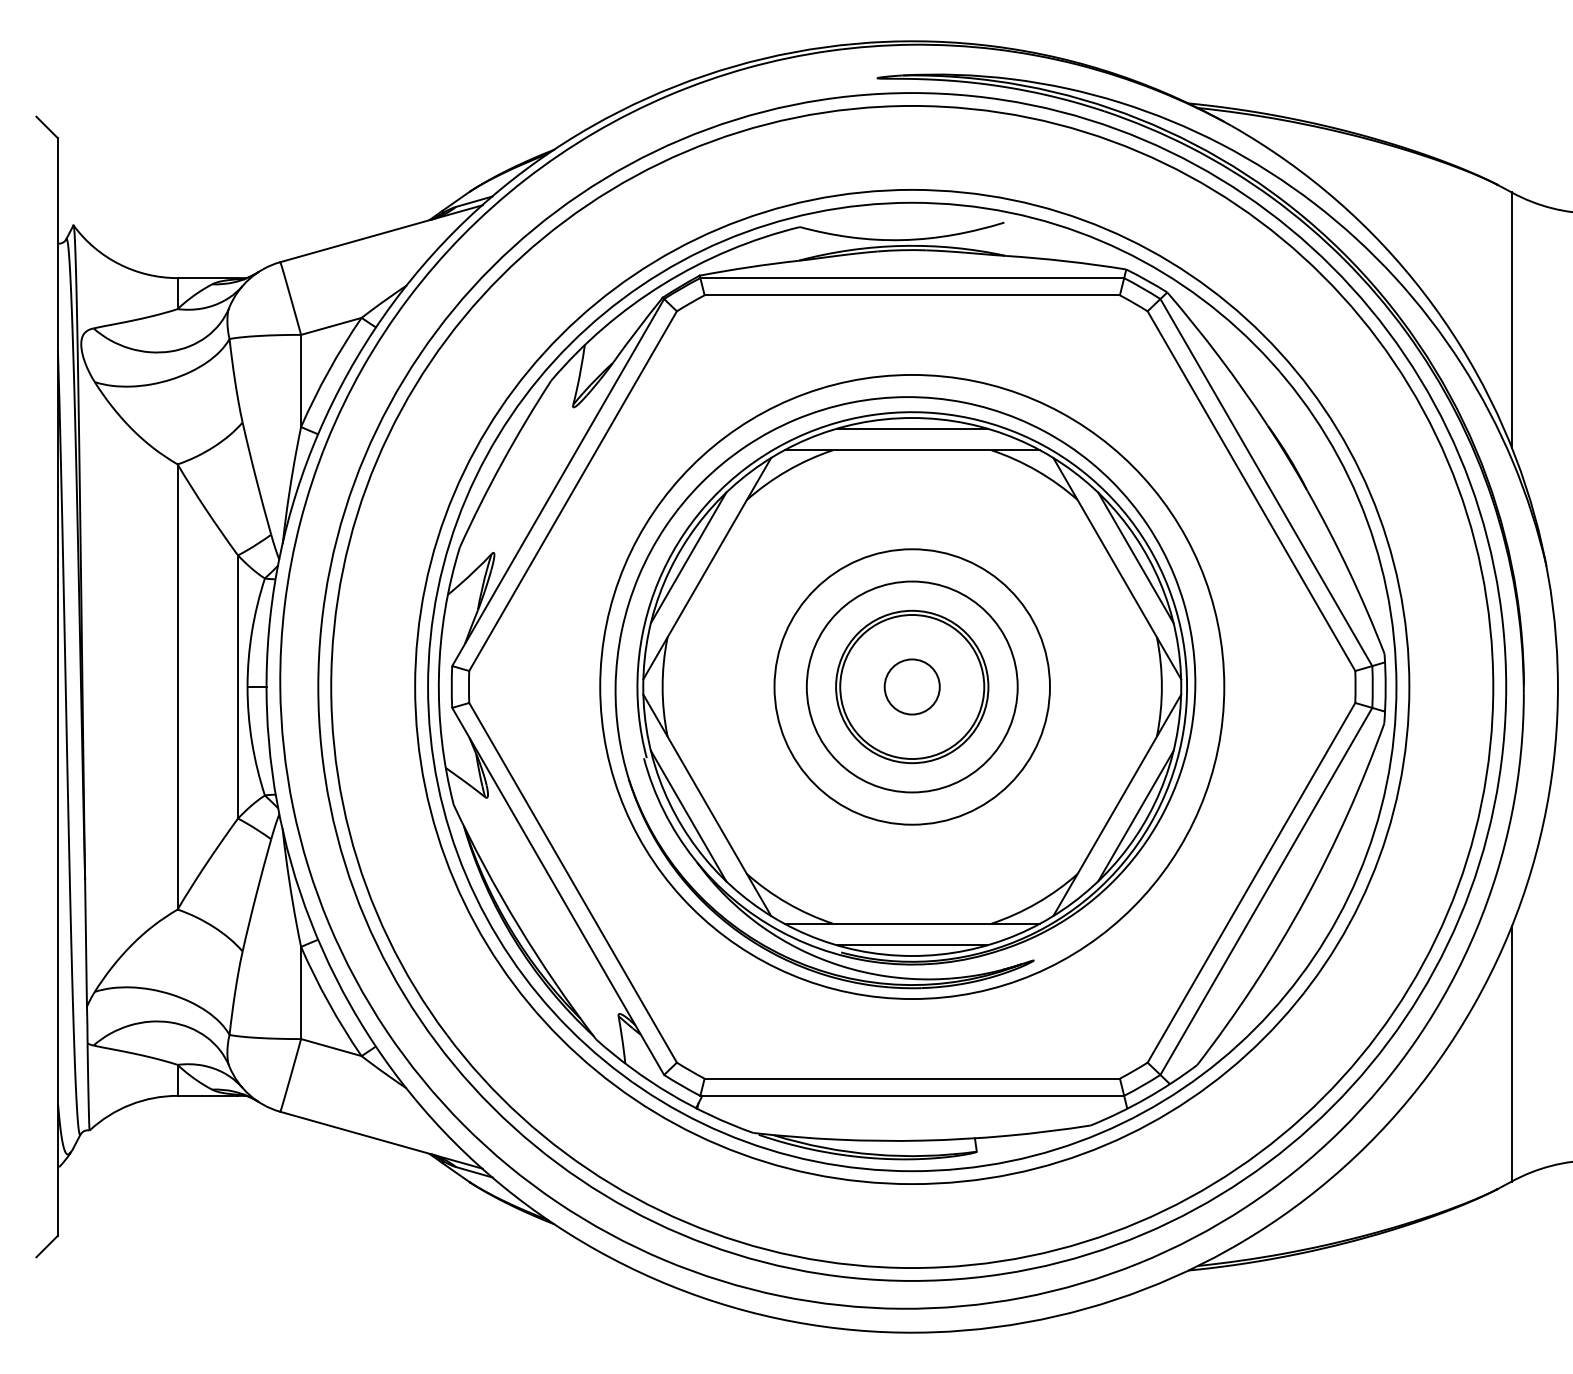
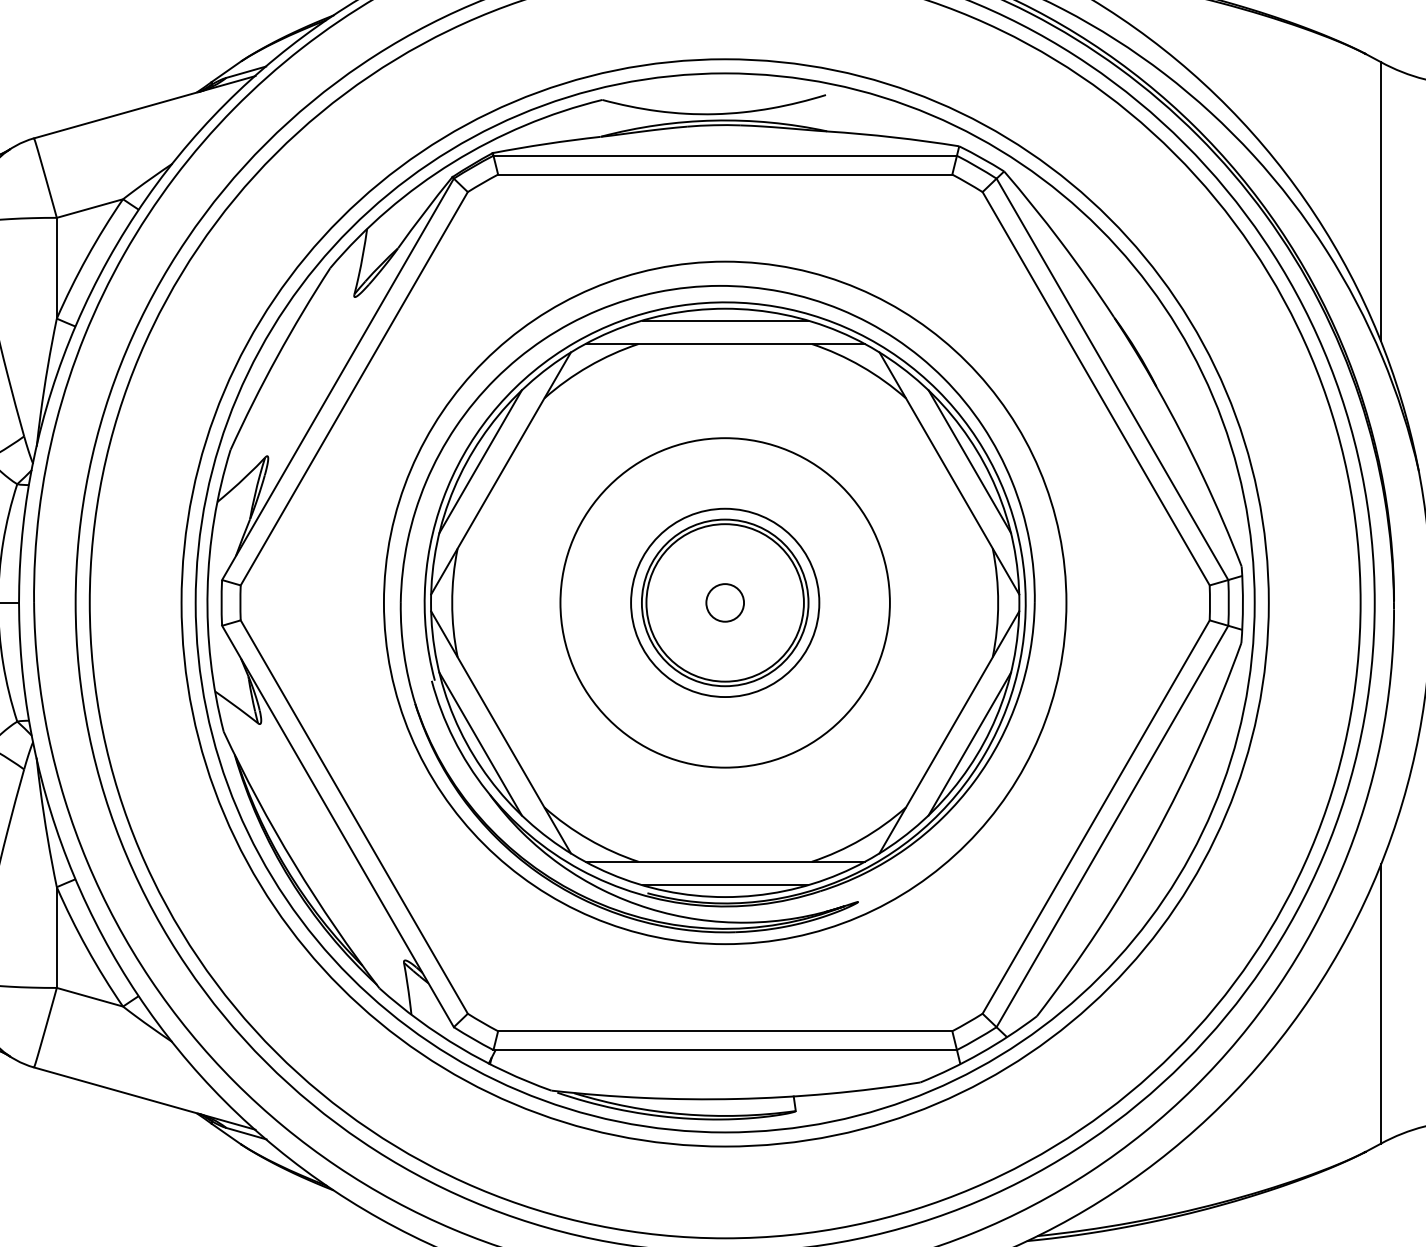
circle: (911, 686) -> (724, 602), size x1.43
circle: (912, 686) -> (725, 602), size x0.62
circle: (912, 686) -> (725, 602), size x0.62

